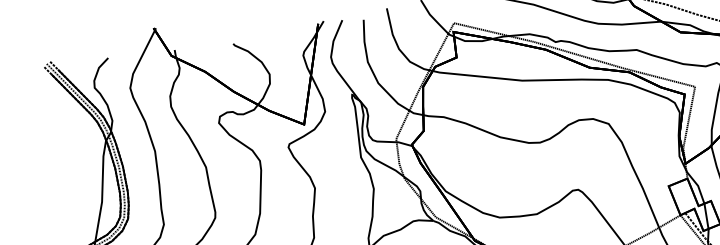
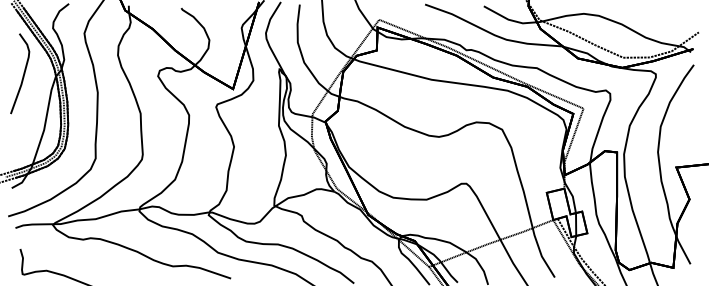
curve: (68, 145) -> (22, 75), added

